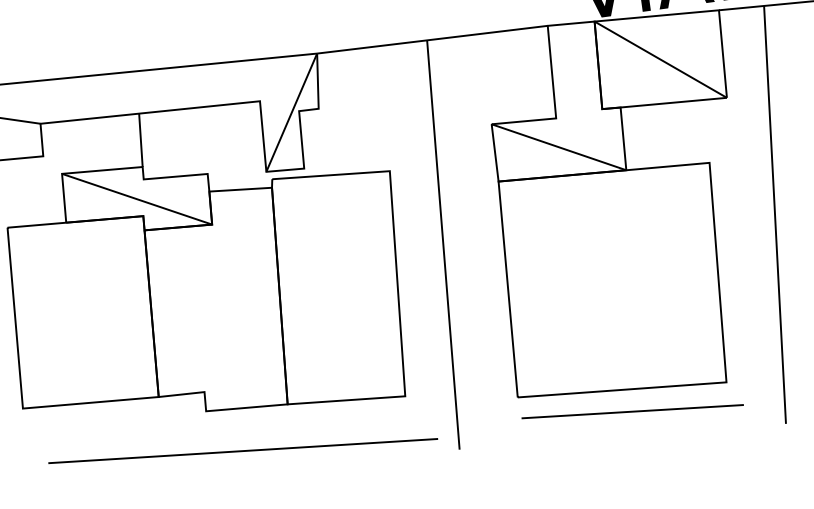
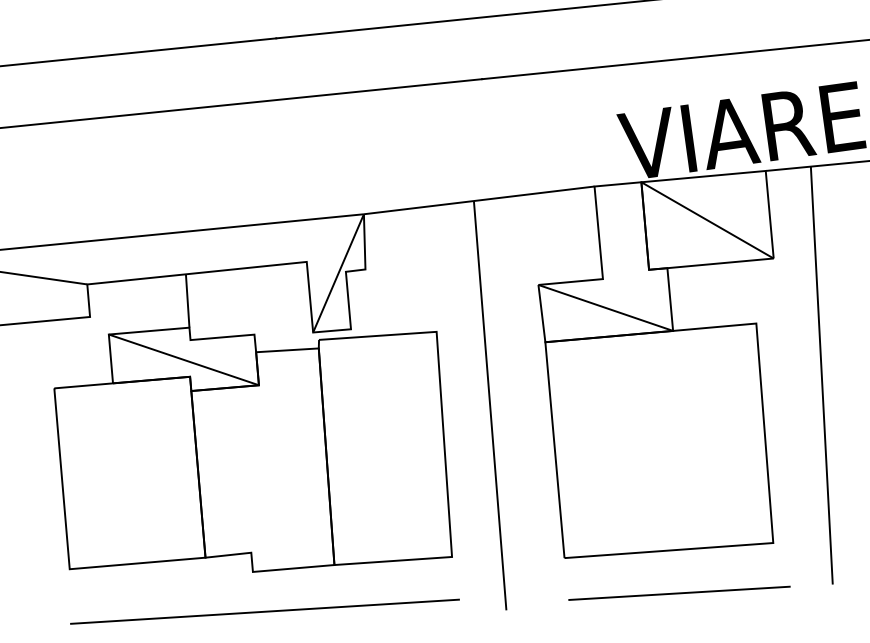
line: (632, 410) -> (679, 592), moved
line: (242, 450) -> (264, 611), moved

